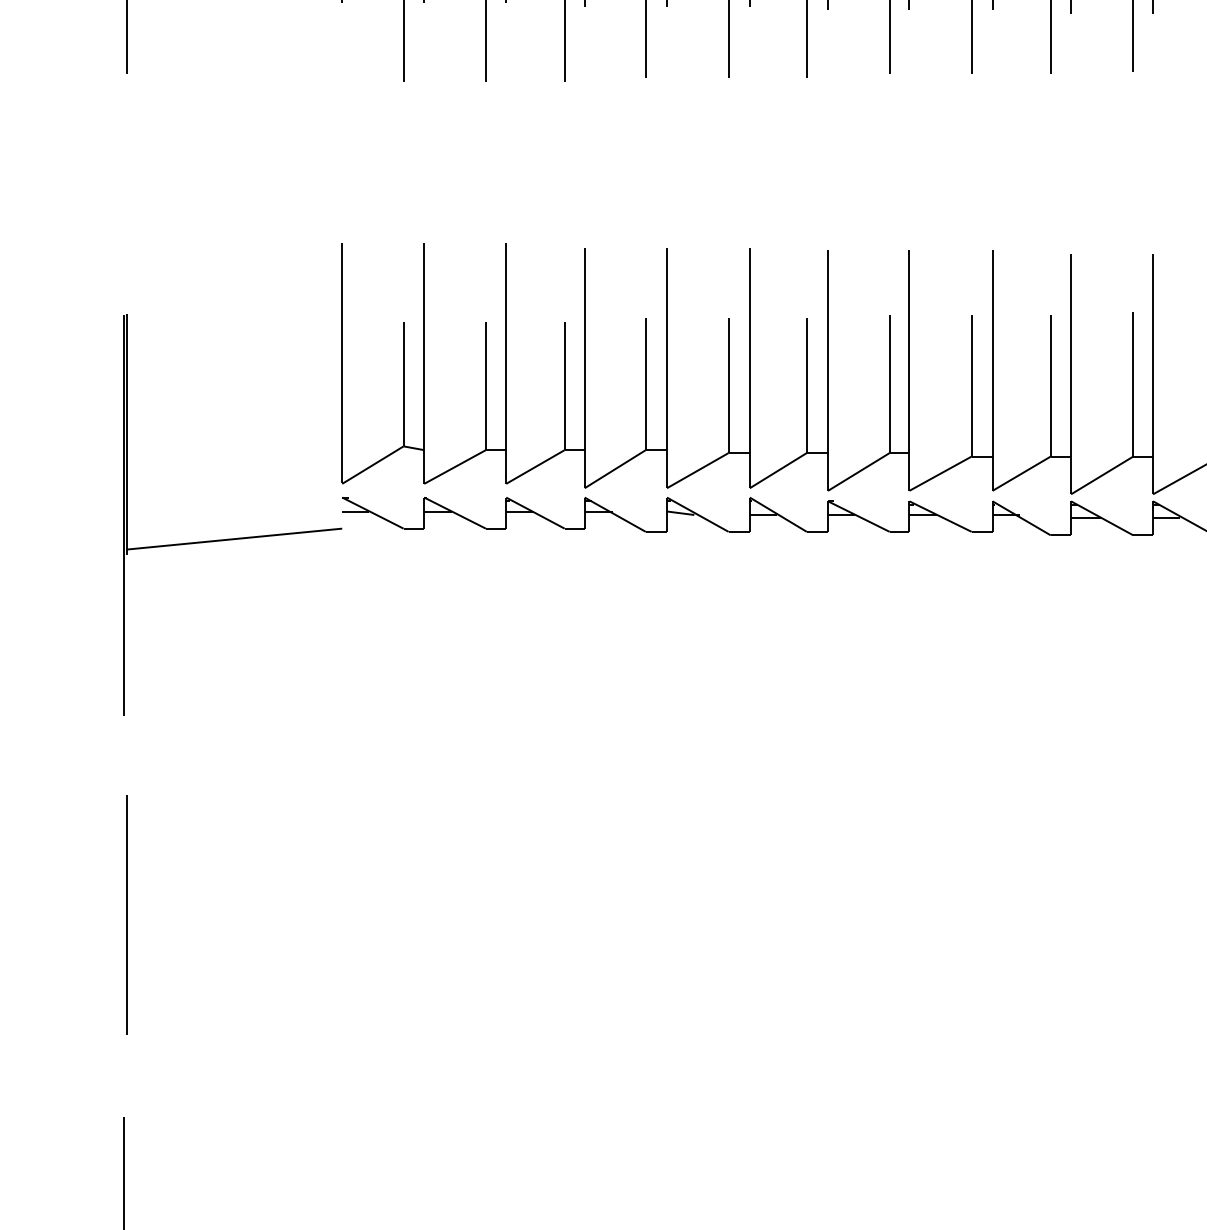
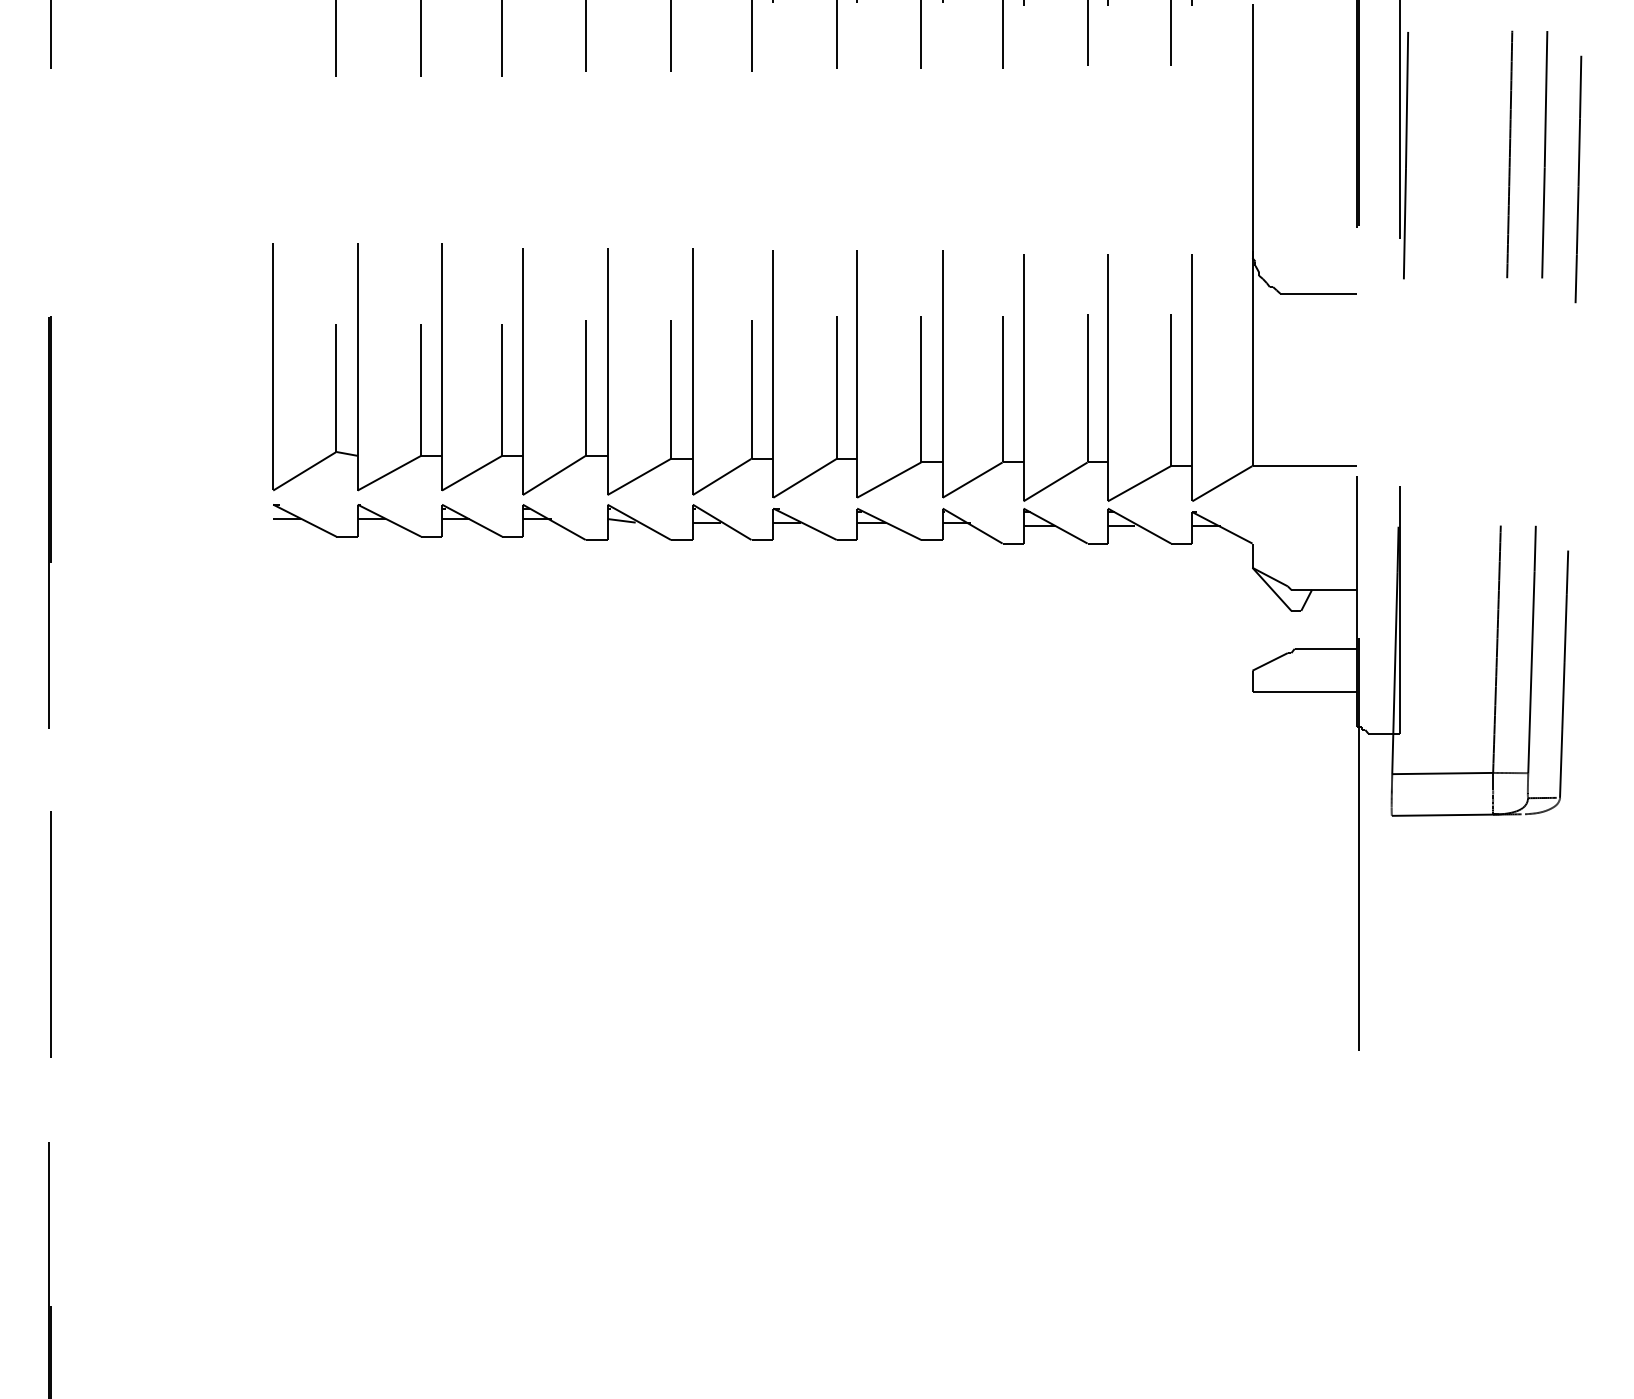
line: (234, 539) -> (162, 547), removed

